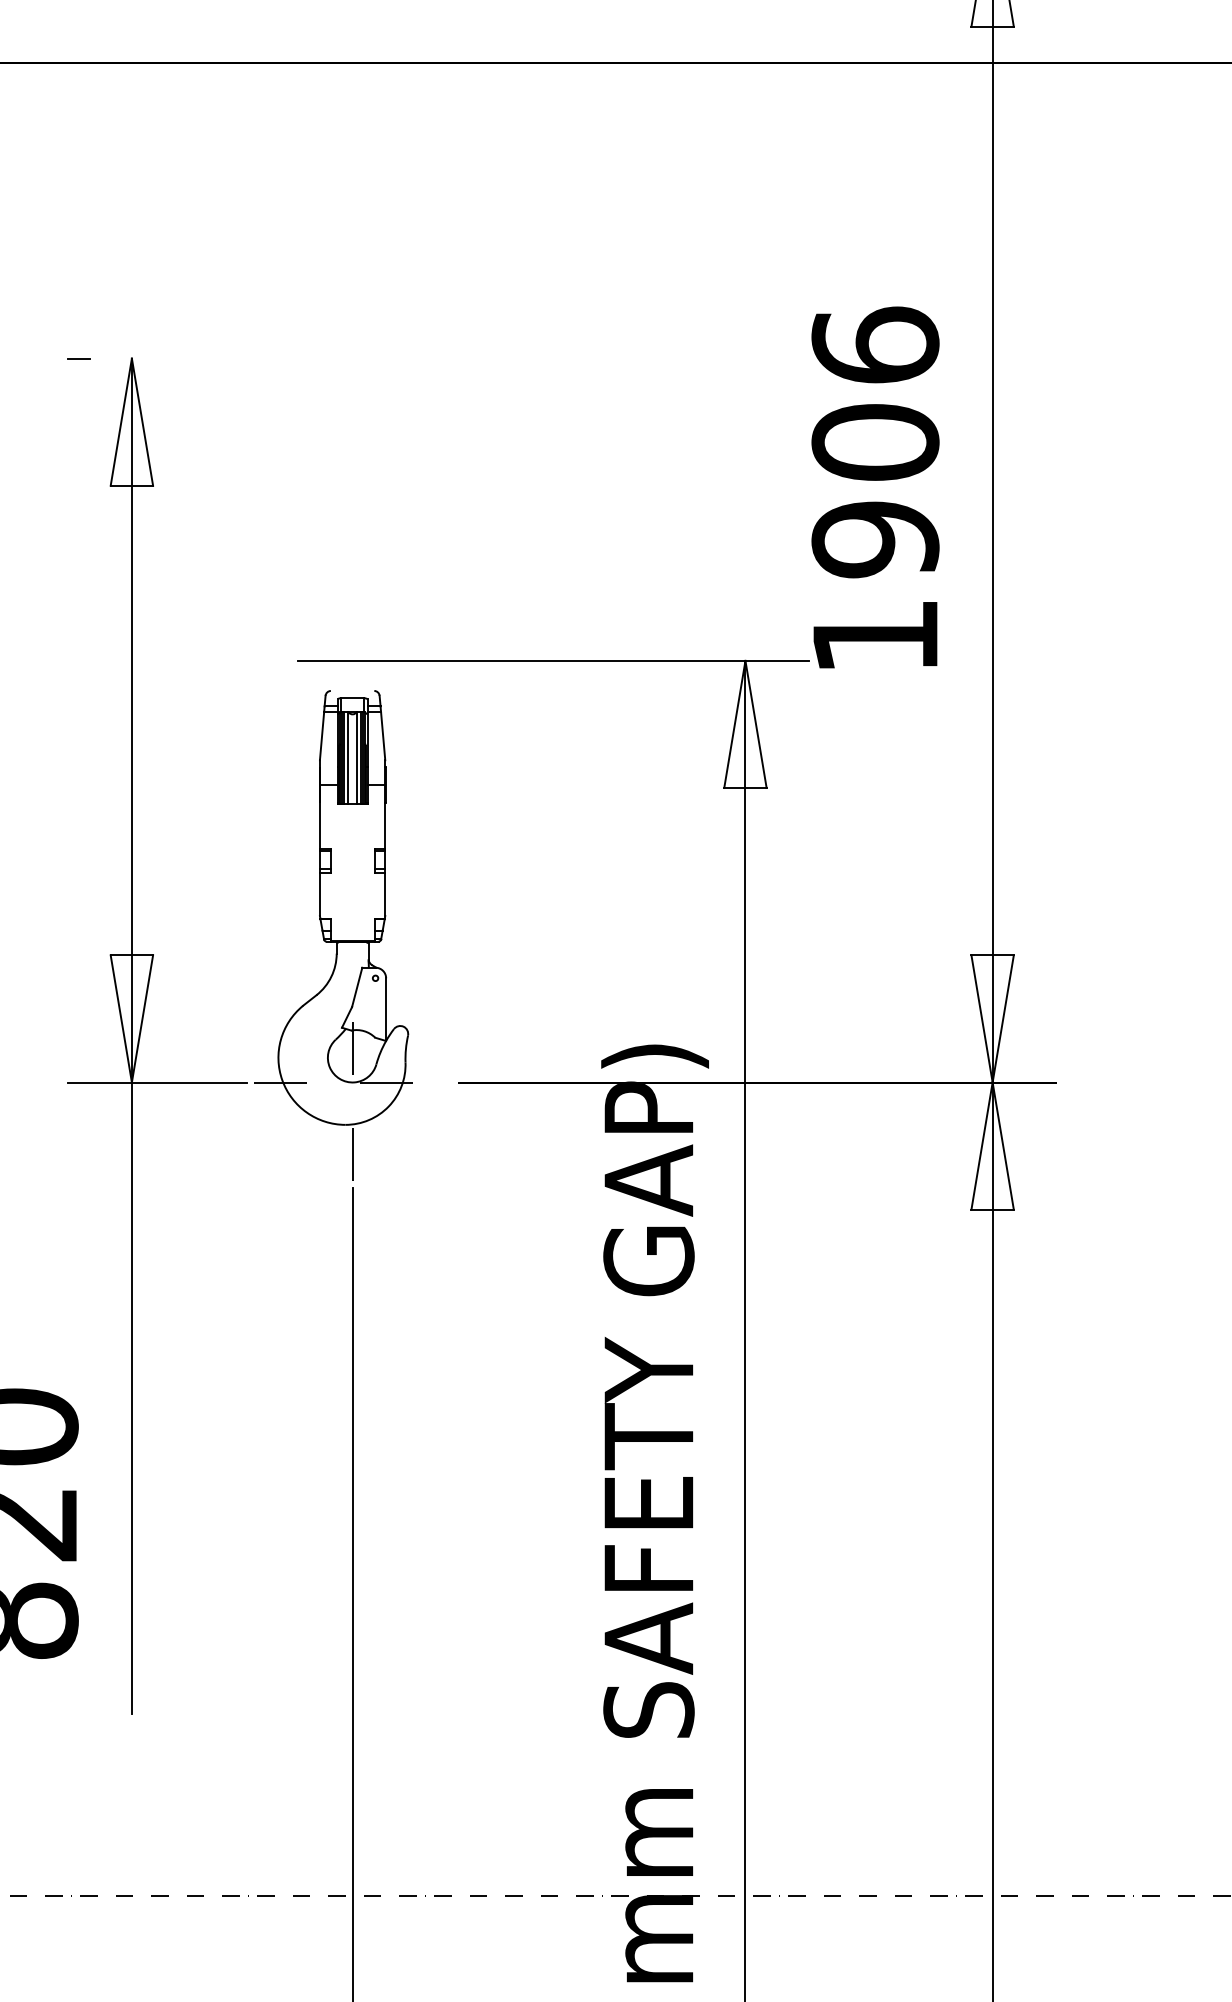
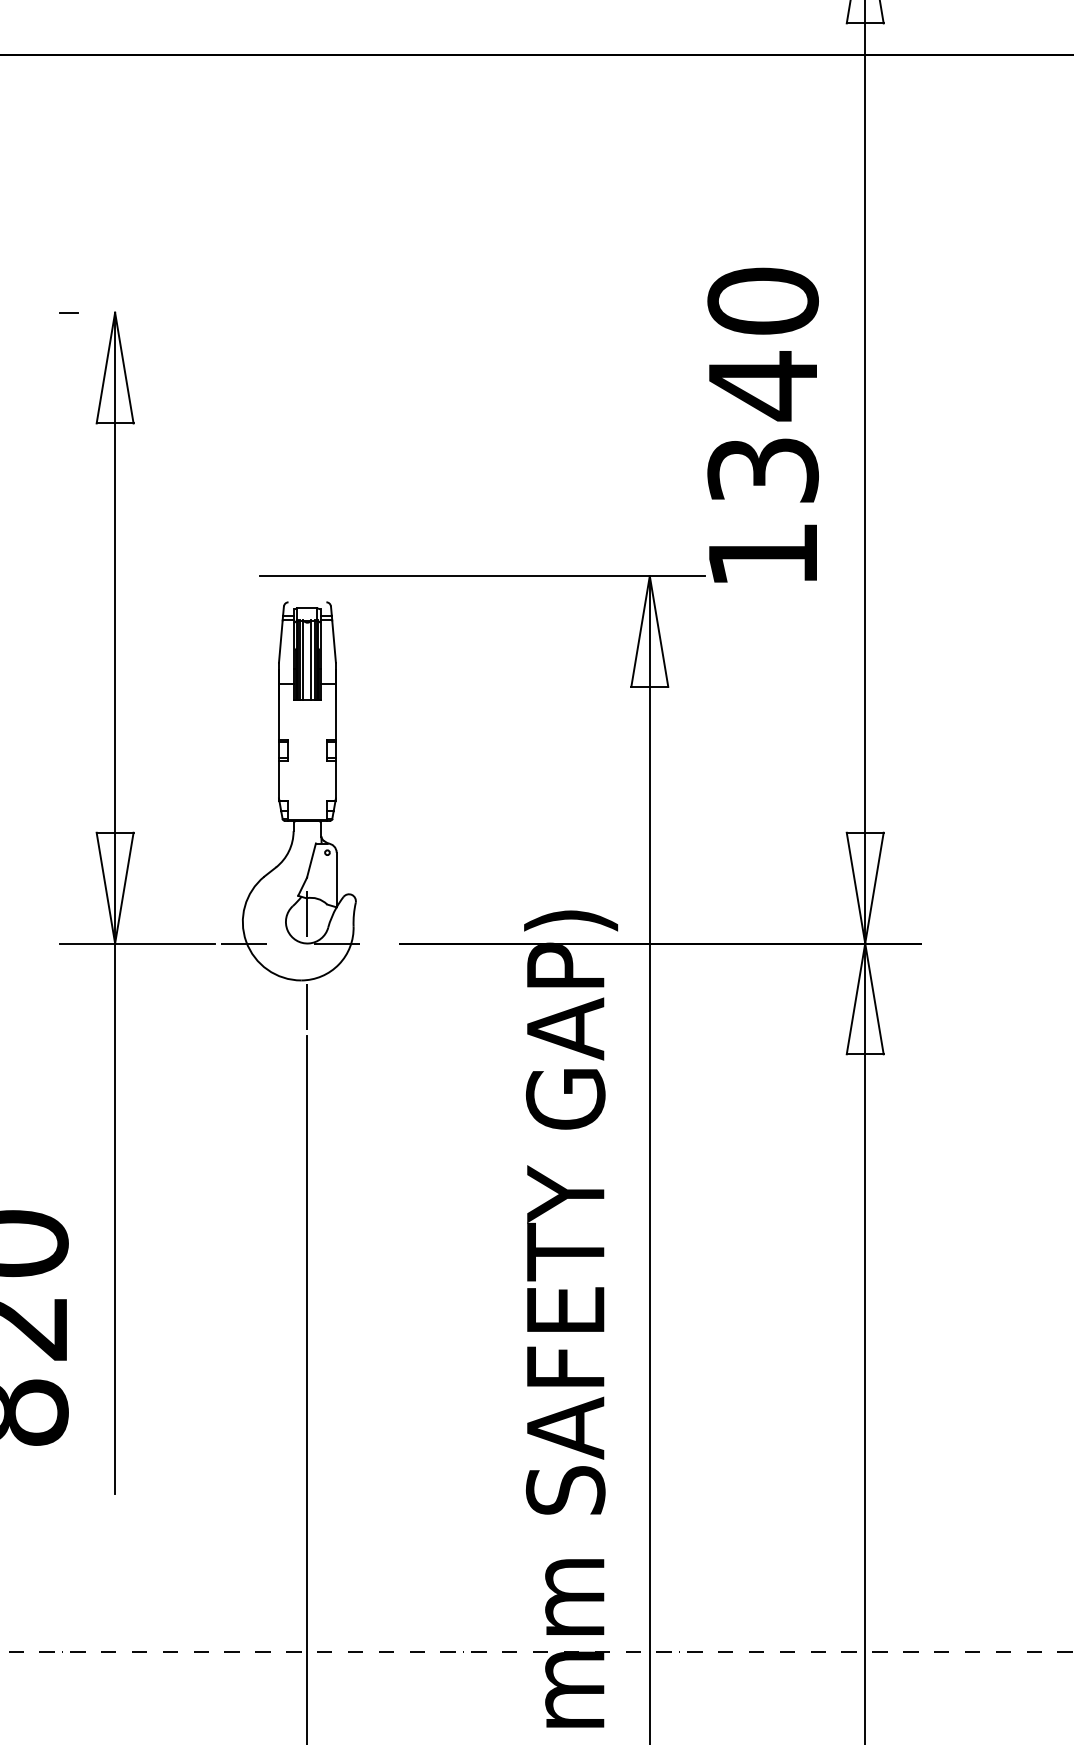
text: (874, 442) -> (762, 385), 1906 -> 1340

